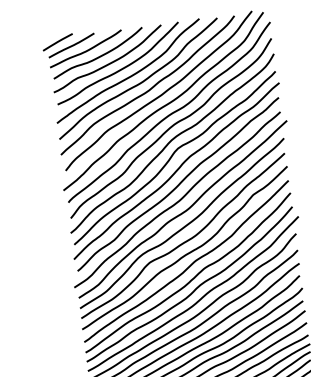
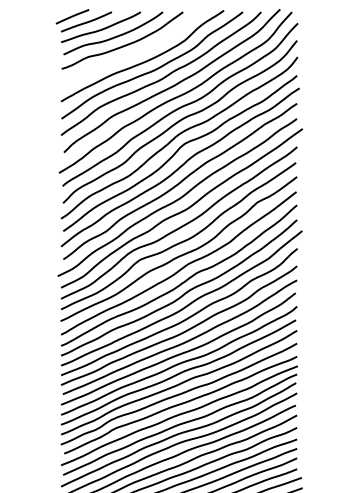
curve: (121, 68) -> (135, 52), removed

